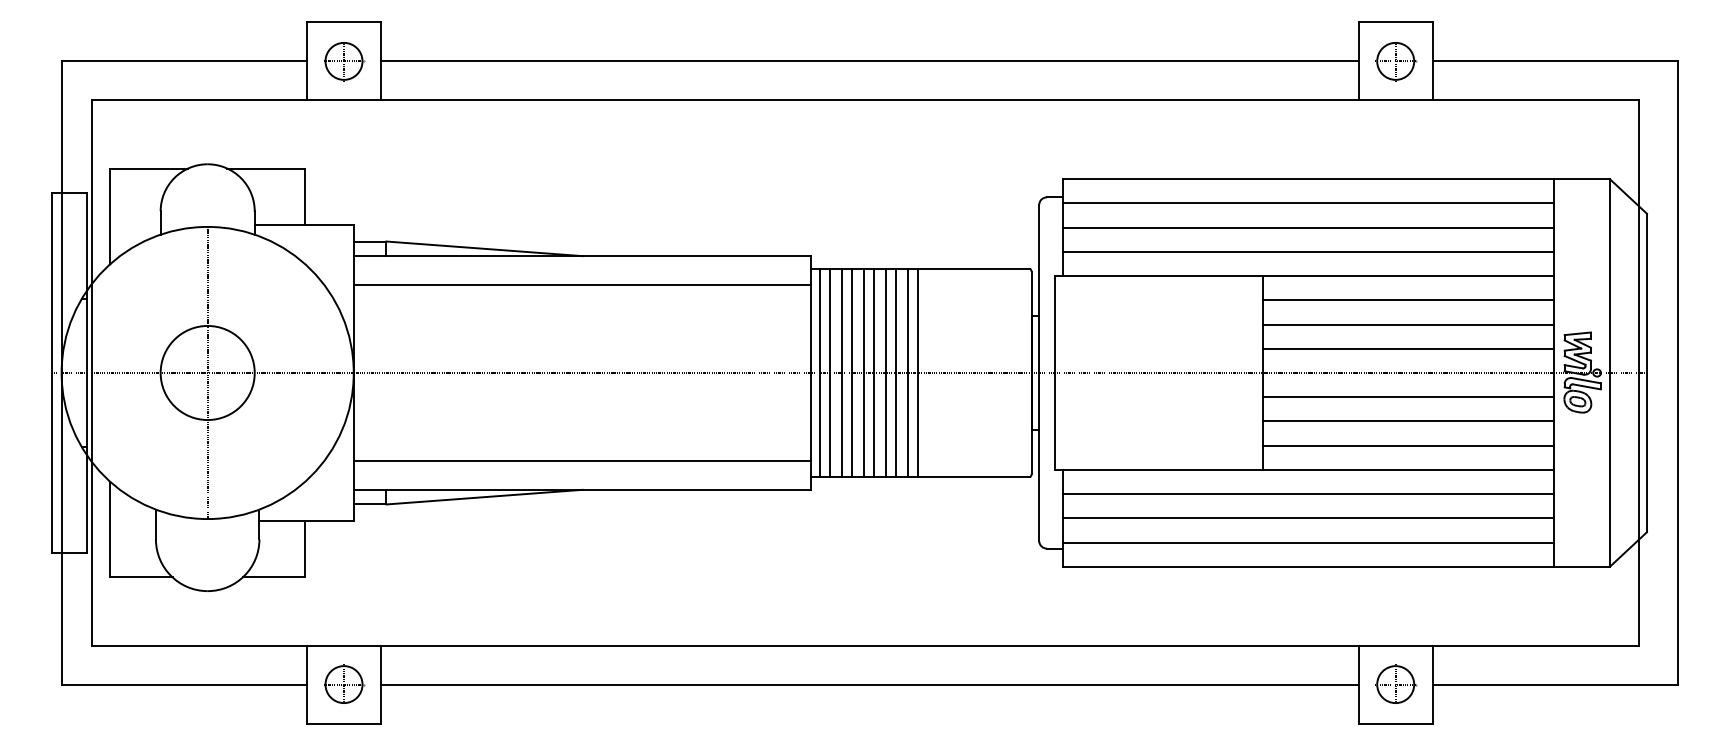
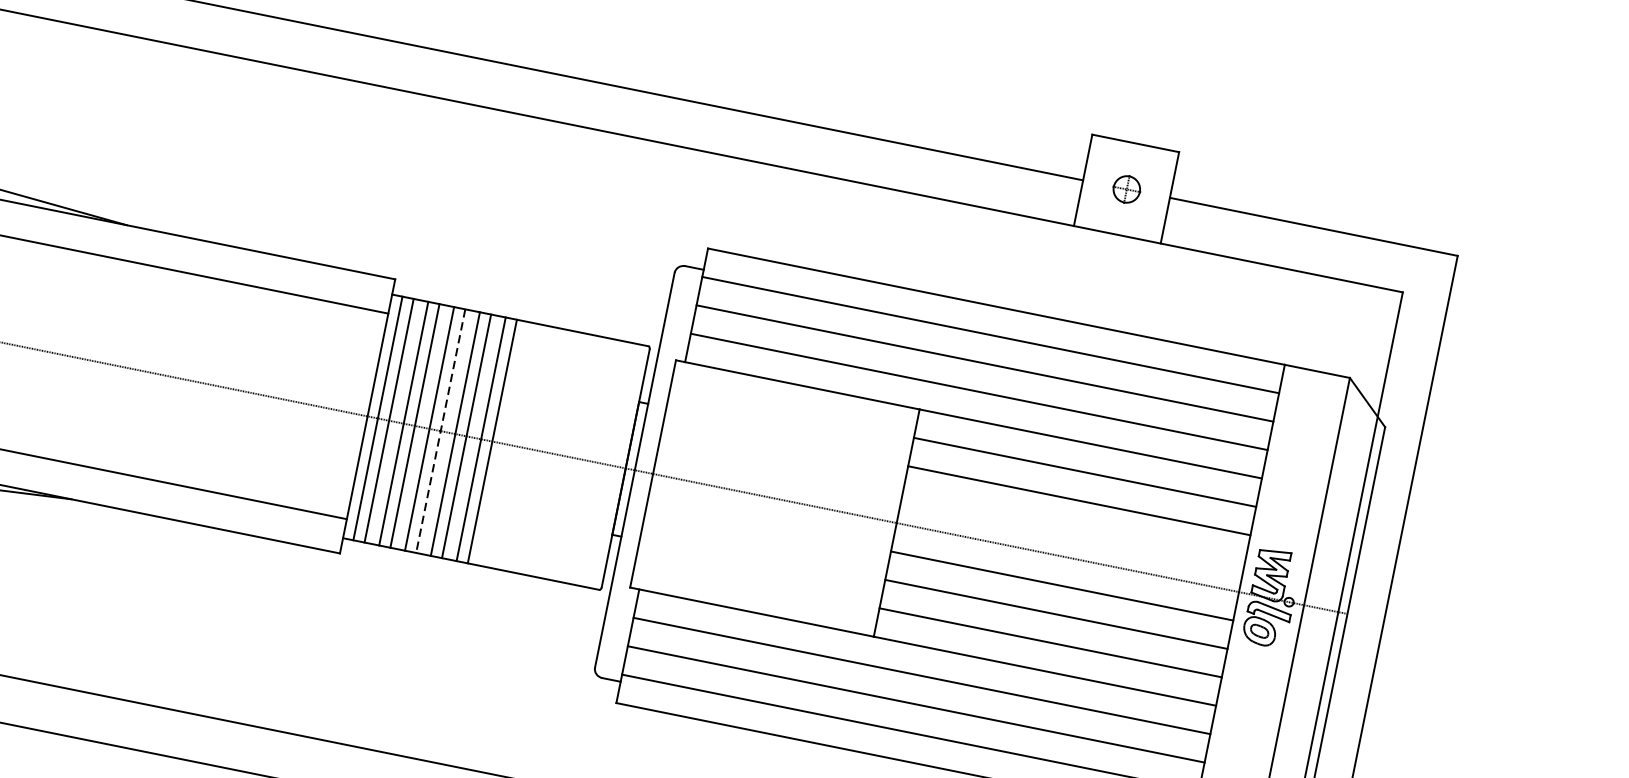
part: (1396, 61) -> (1127, 189), size x0.6
line: (1408, 348) -> (1073, 528), removed
line: (873, 373) -> (440, 431), solid -> dashed

